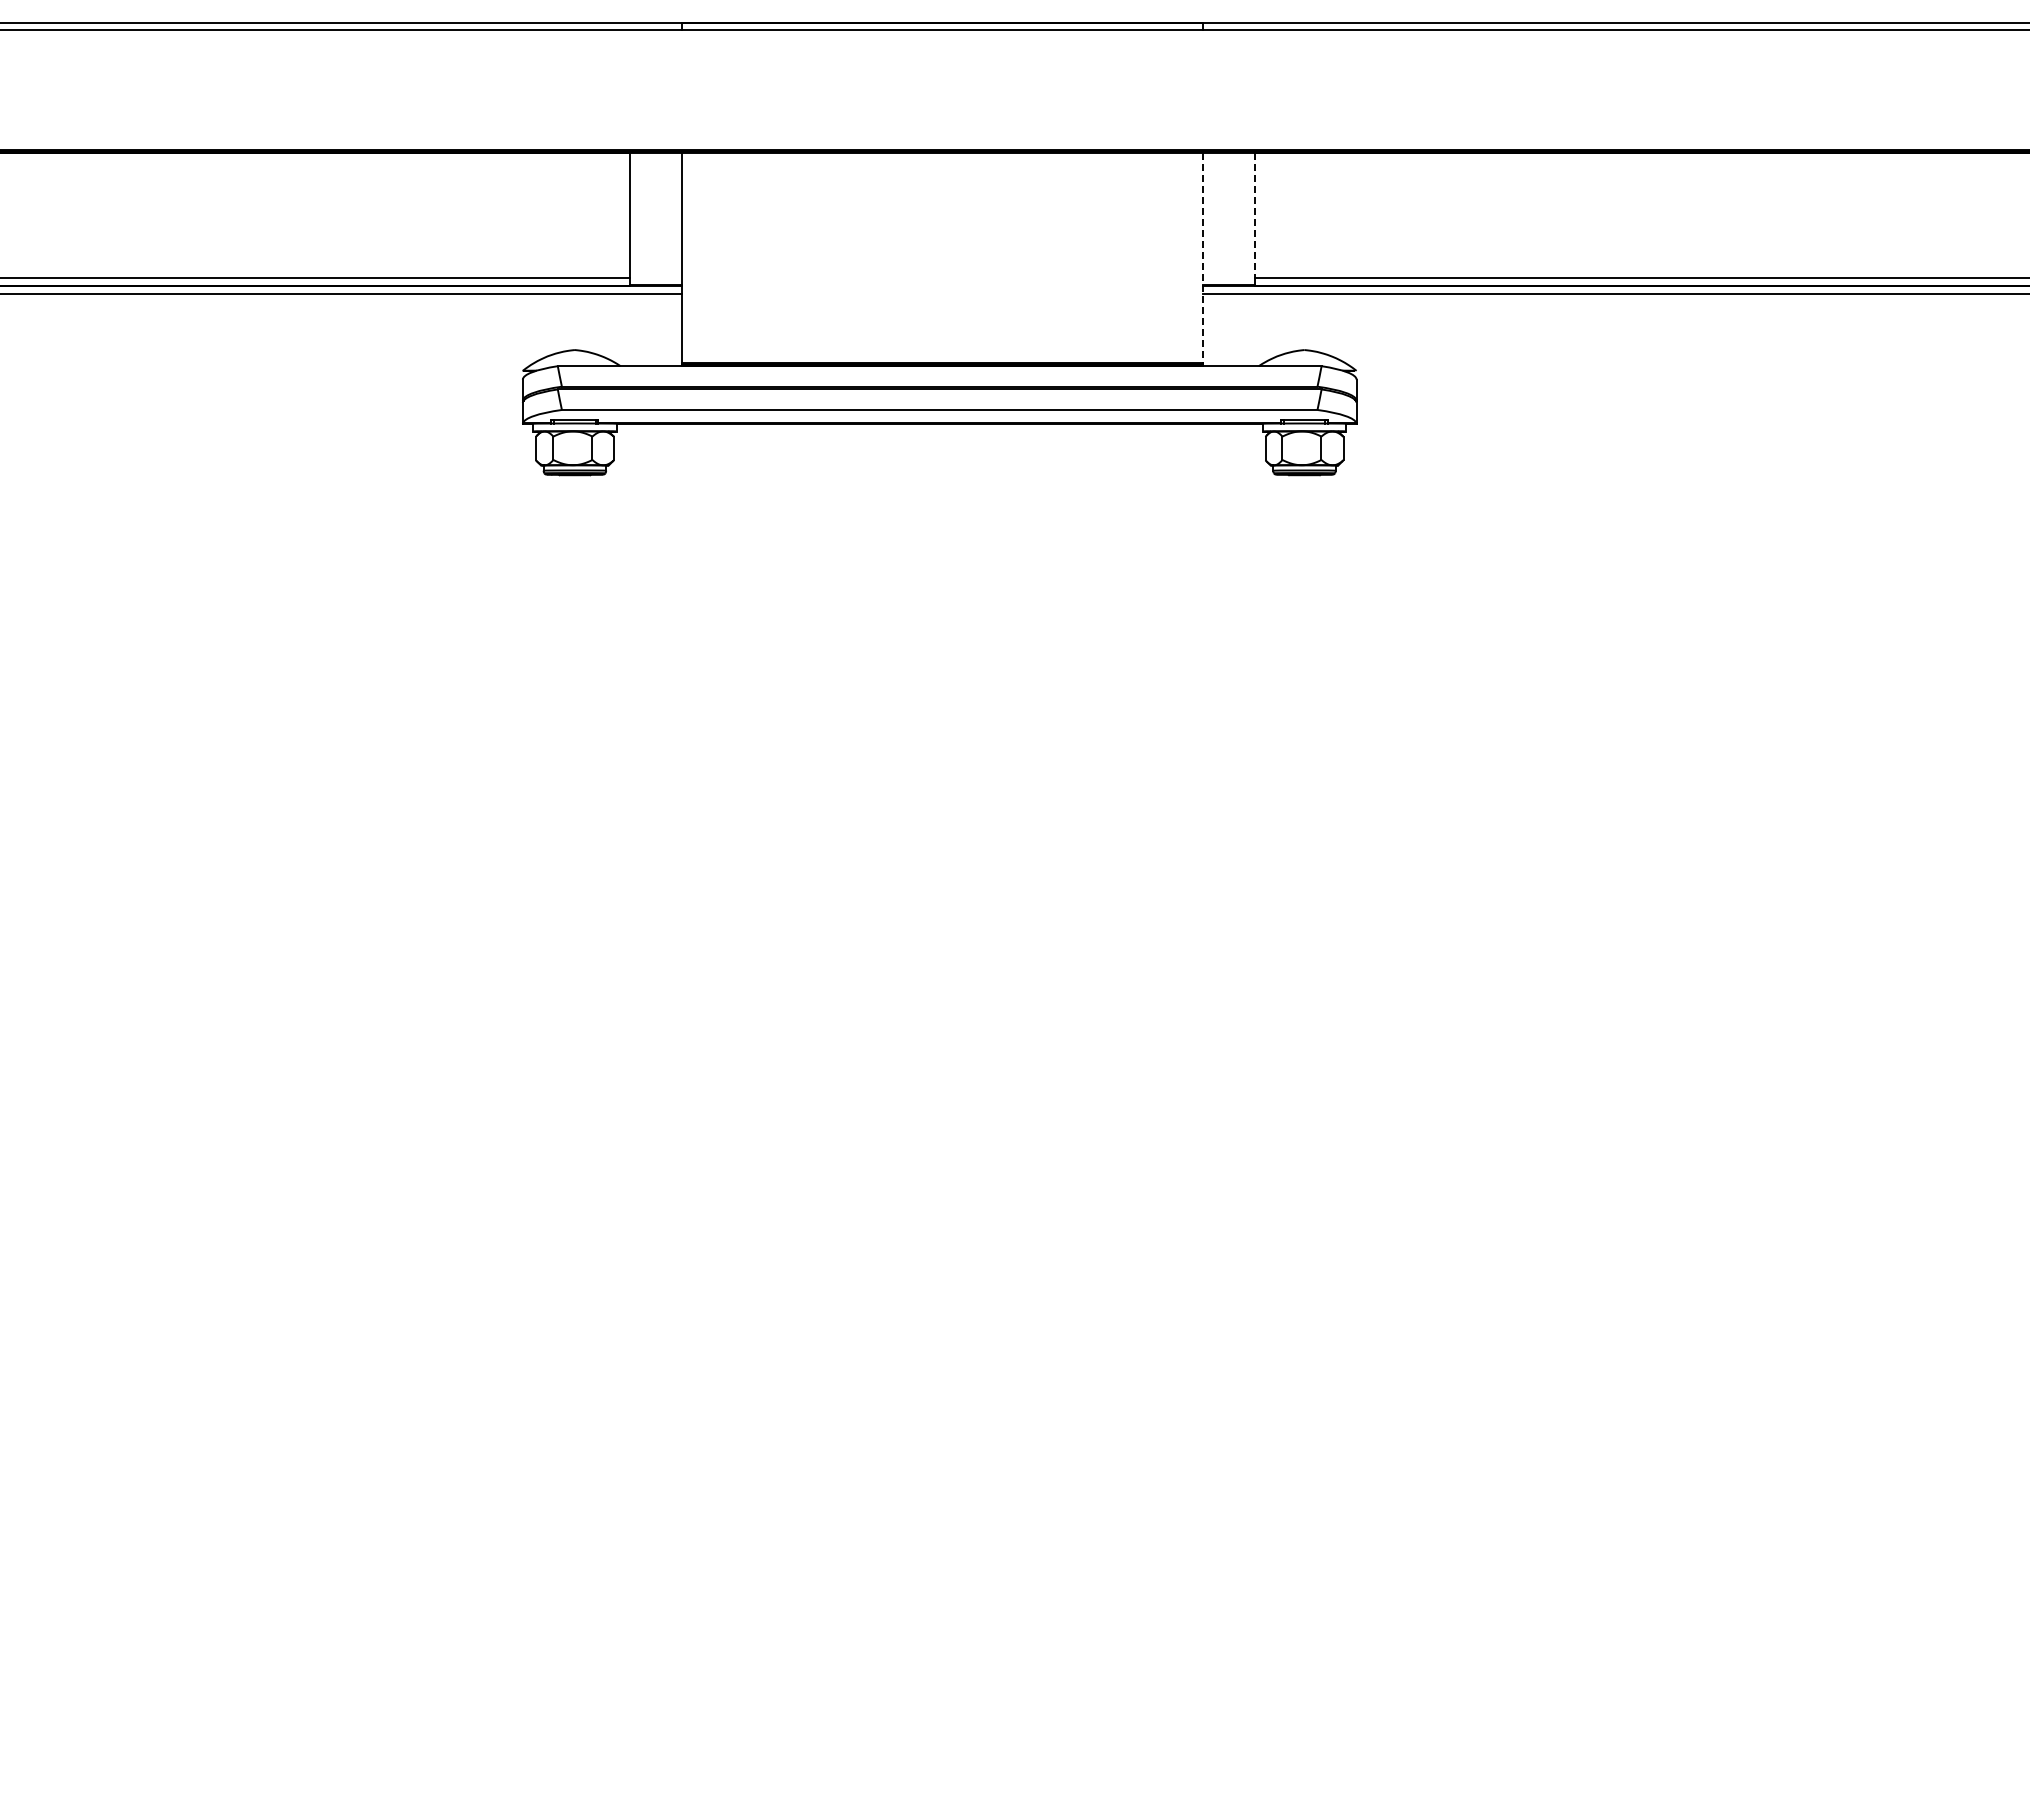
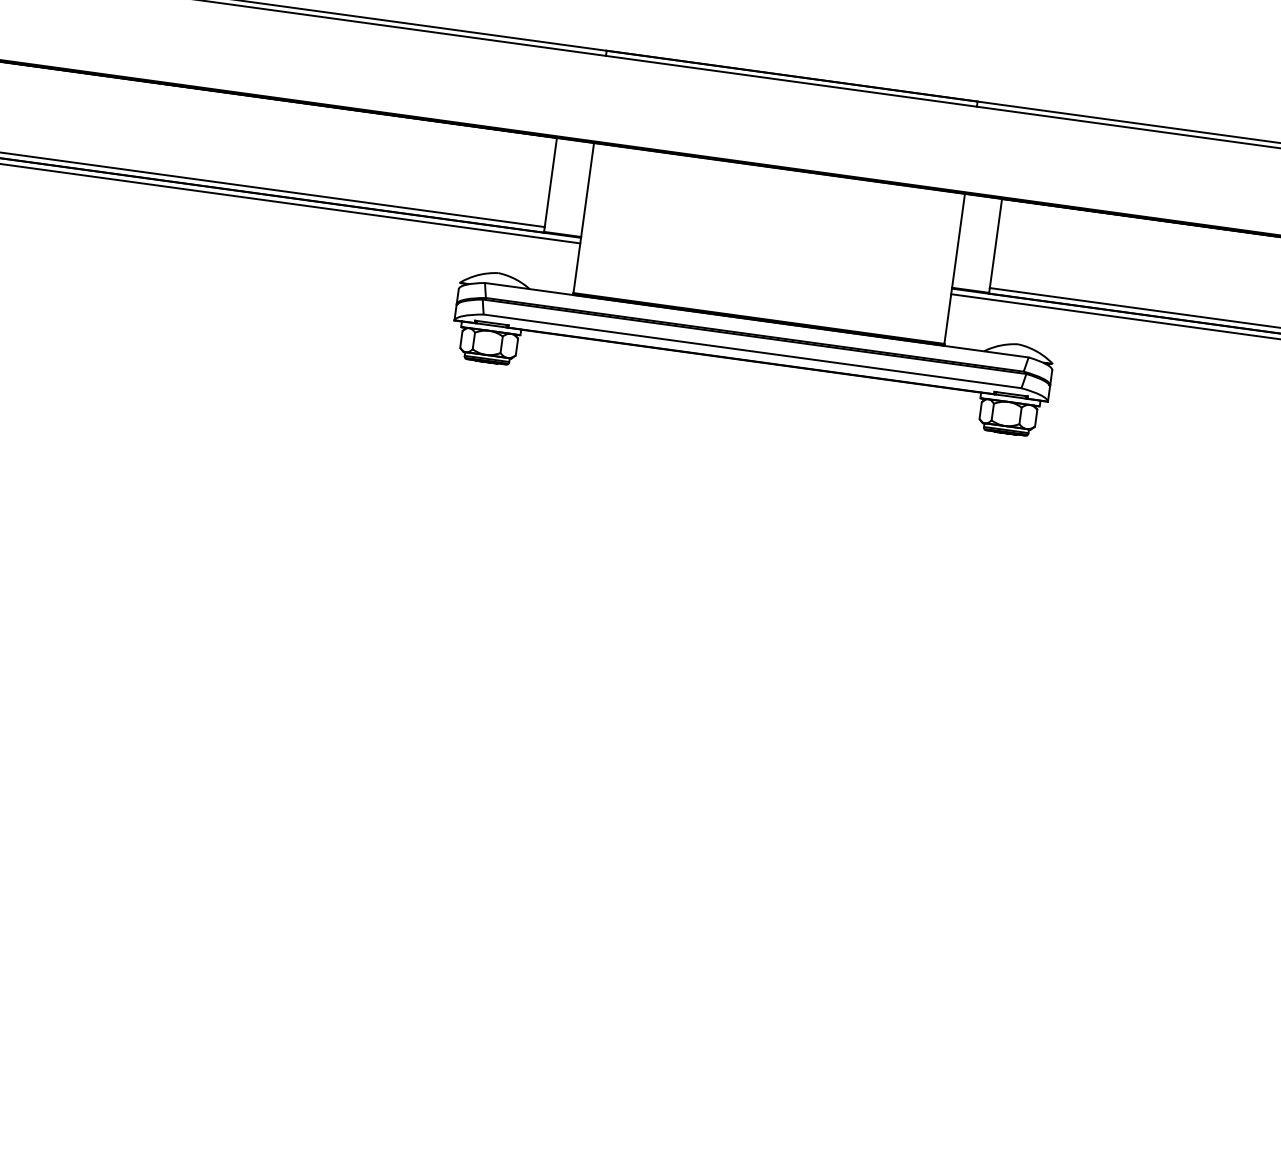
line: (1254, 215) -> (995, 243), dashed -> solid
line: (1202, 258) -> (954, 269), dashed -> solid

